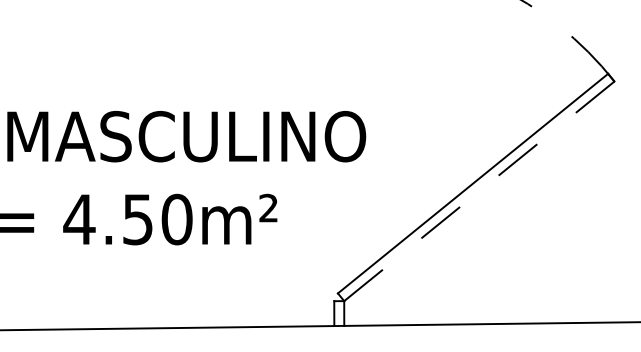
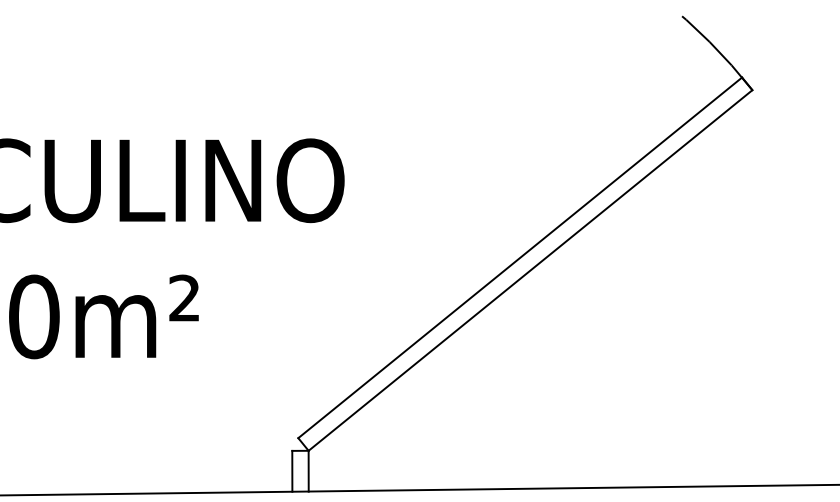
line: (479, 191) -> (530, 270), dashed -> solid

